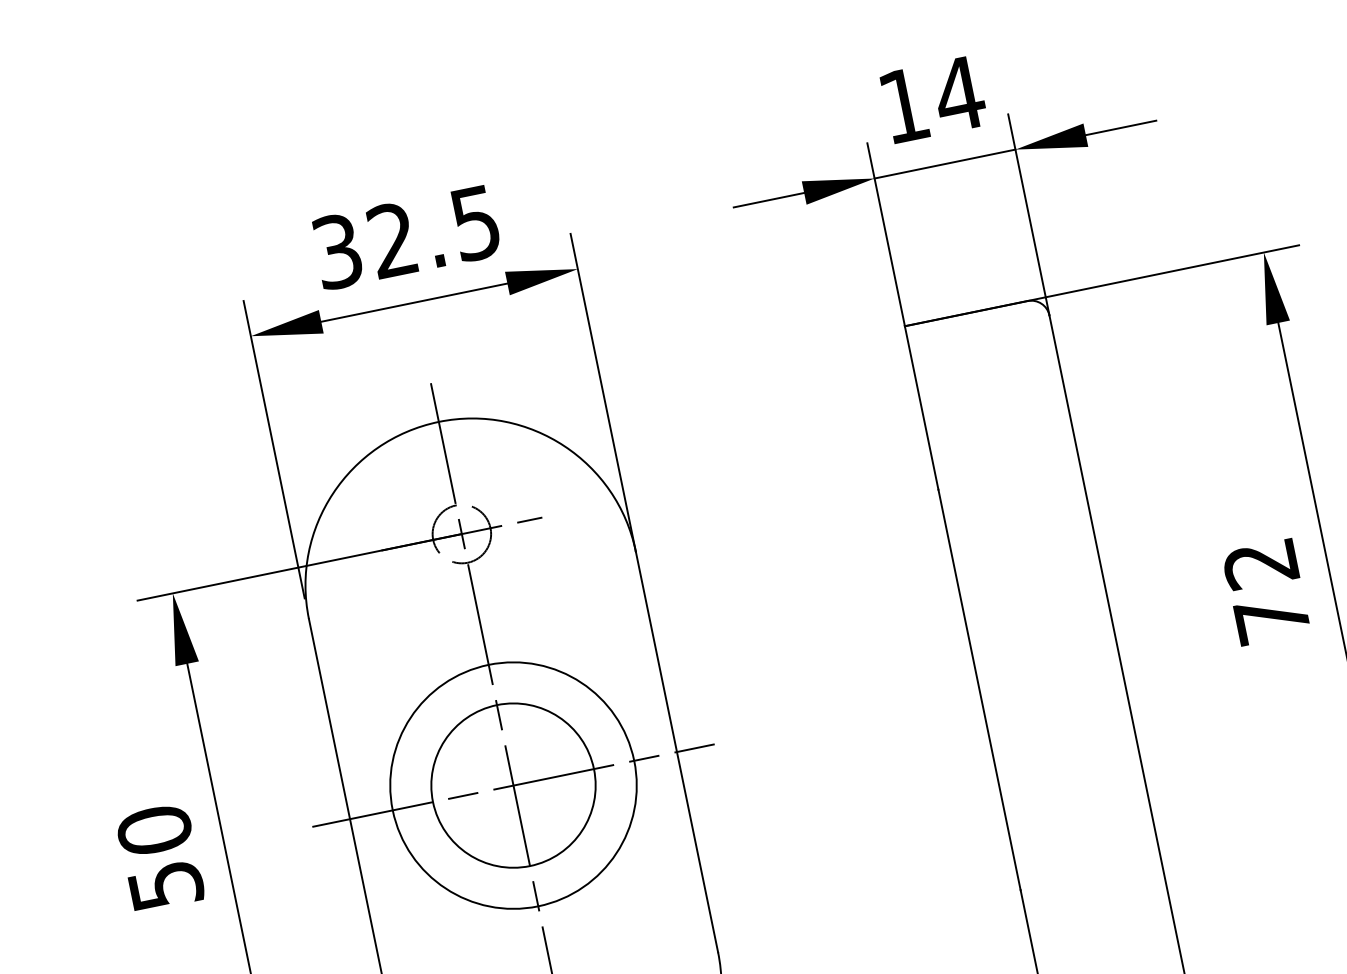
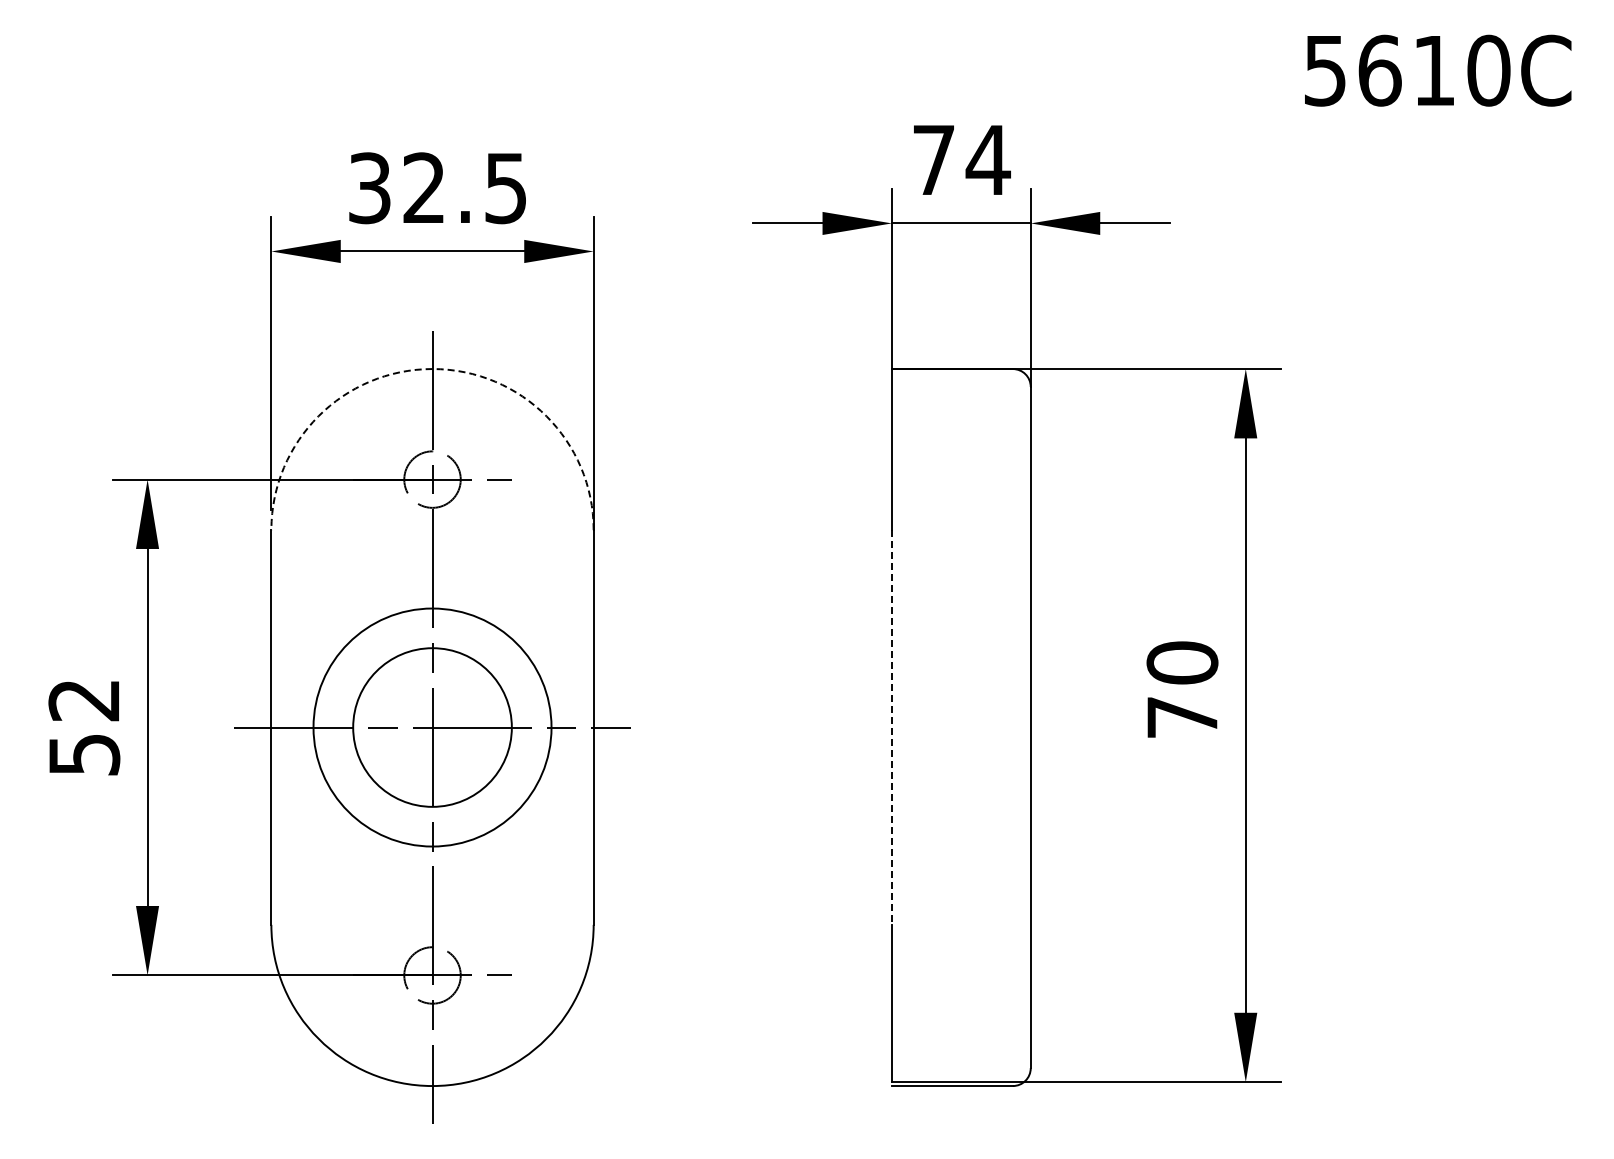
text: (903, 105) -> (933, 159), 14 -> 74
arc: (438, 422) -> (432, 369), solid -> dashed
text: (1260, 563) -> (1182, 662), 72 -> 70
line: (979, 691) -> (891, 728), solid -> dashed
text: (154, 829) -> (84, 699), 50 -> 52

